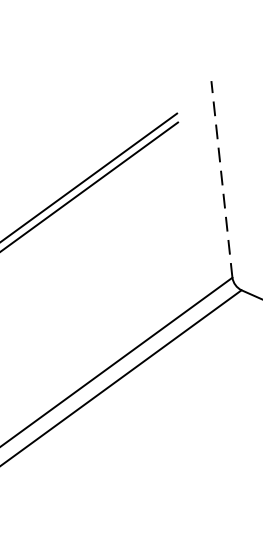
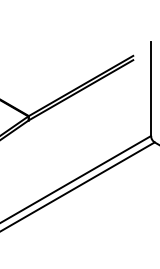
line: (222, 179) -> (151, 89), dashed -> solid

